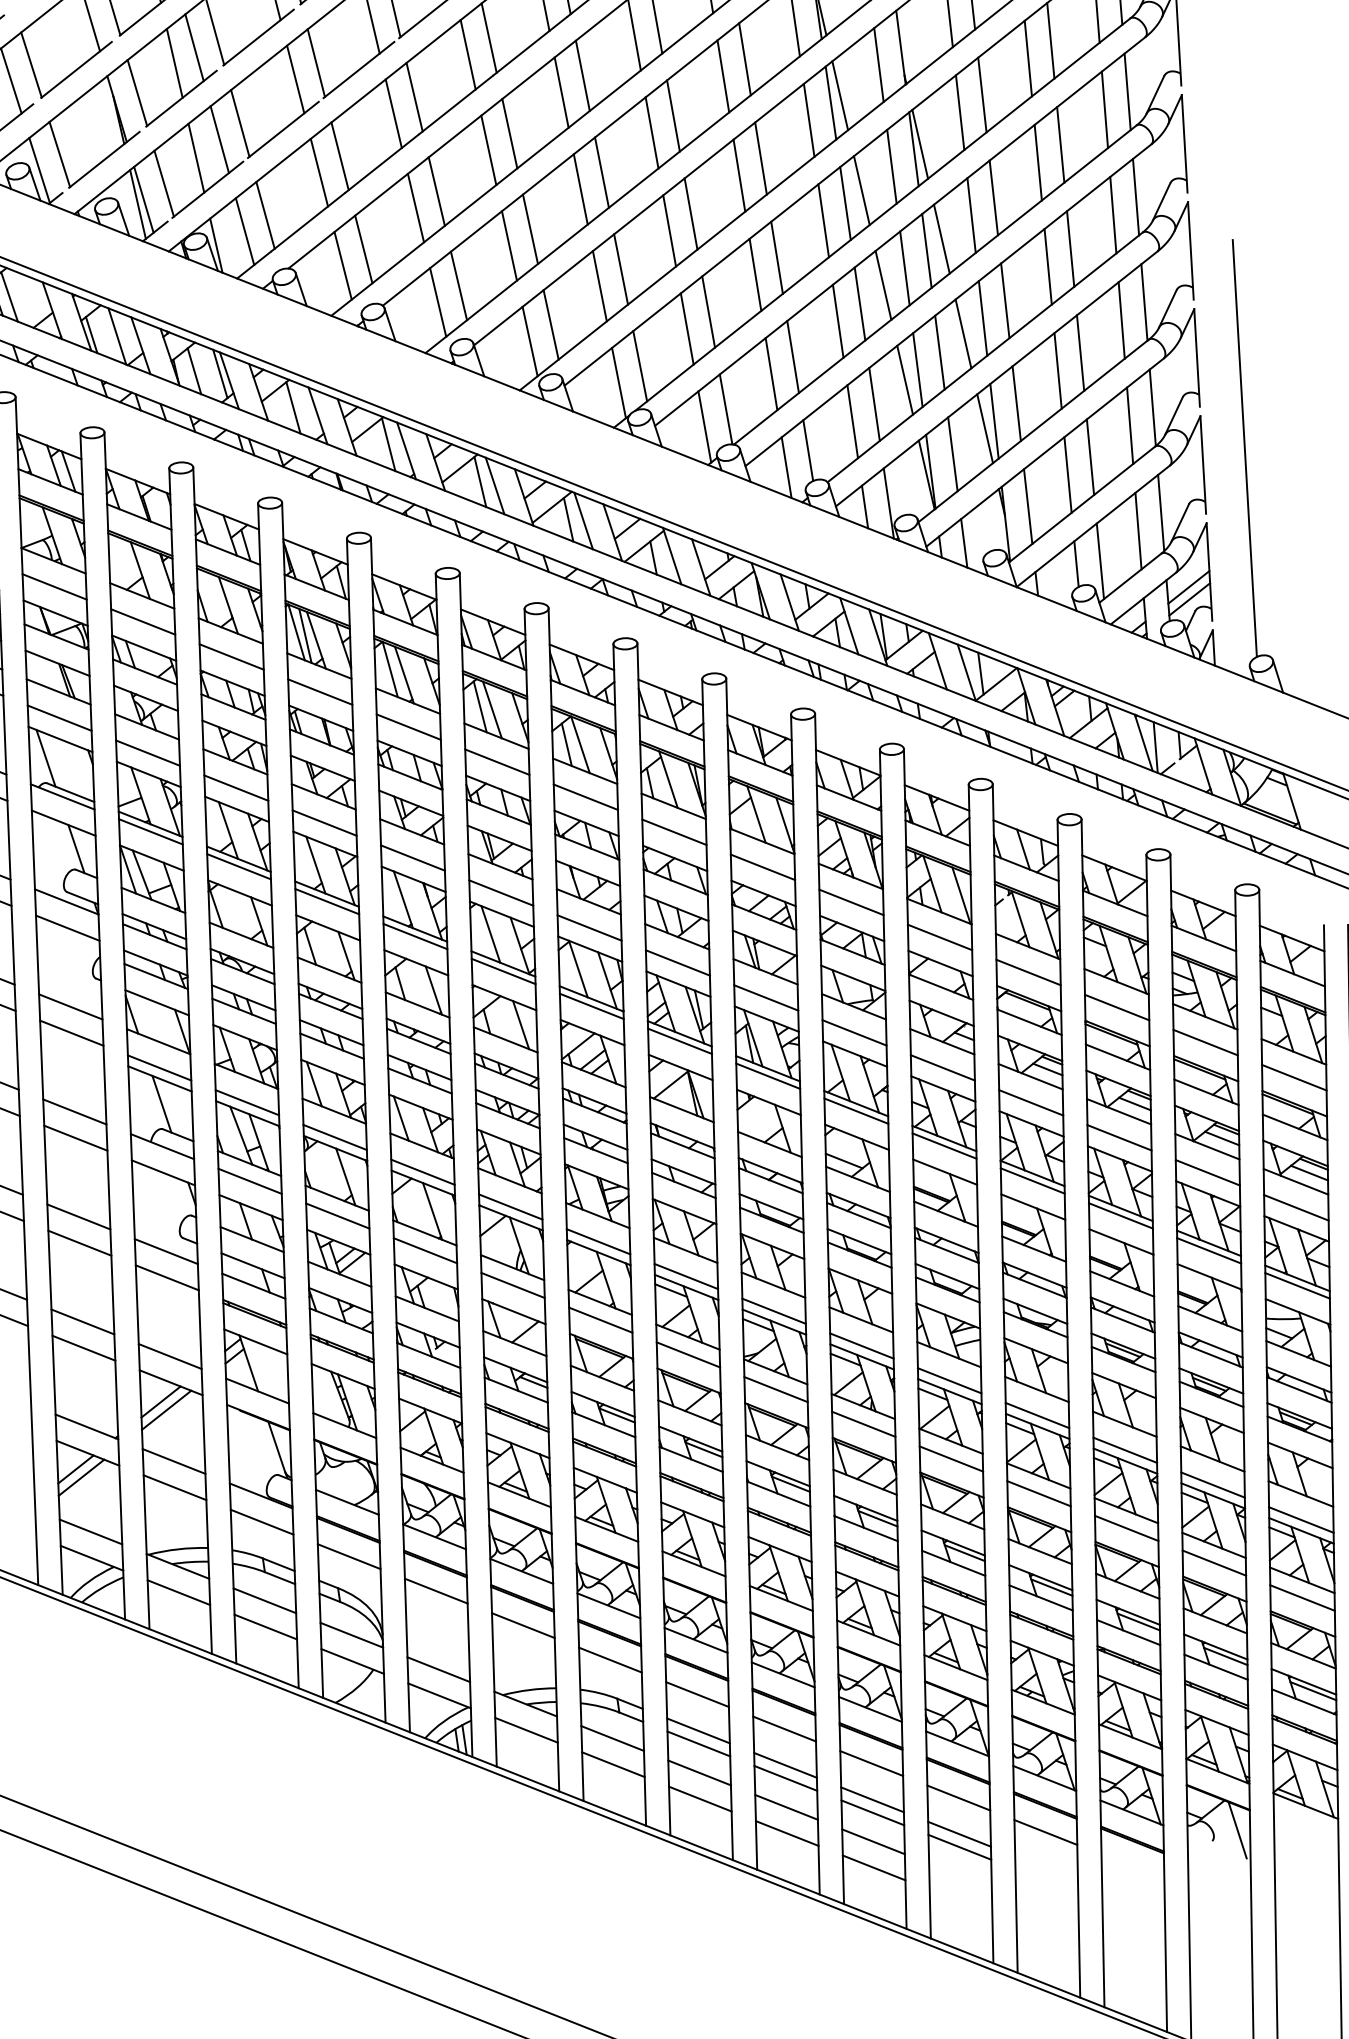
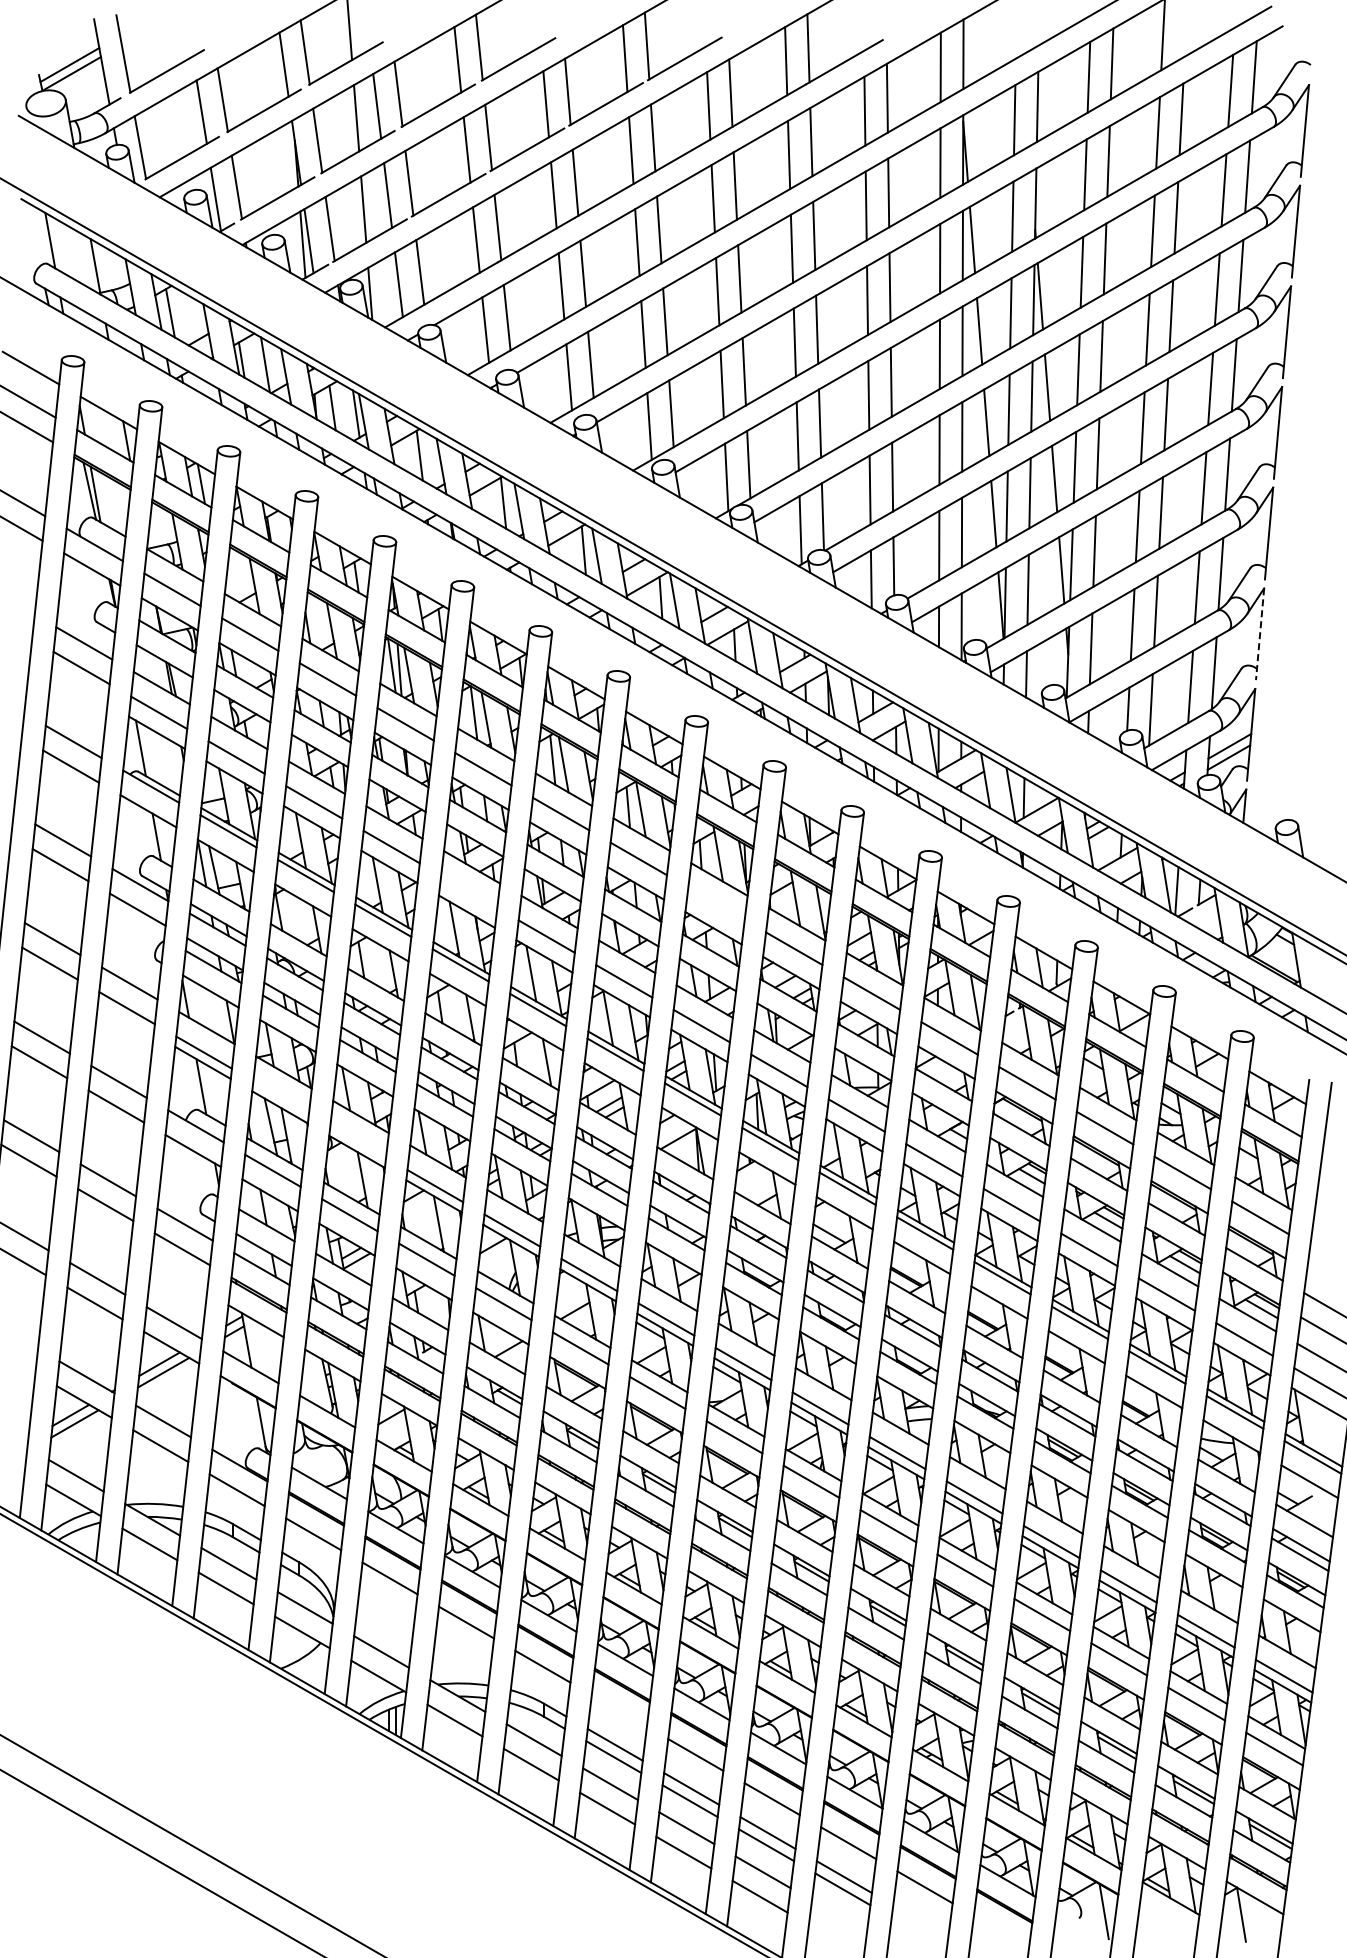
line: (1244, 448) -> (1300, 624), removed
line: (1203, 465) -> (1260, 634), solid -> dashed
line: (674, 831) -> (716, 903), removed
line: (413, 857) -> (469, 891), removed
line: (247, 1103) -> (281, 1097), removed
line: (335, 1137) -> (358, 1141), removed
line: (696, 1694) -> (618, 1710), removed

